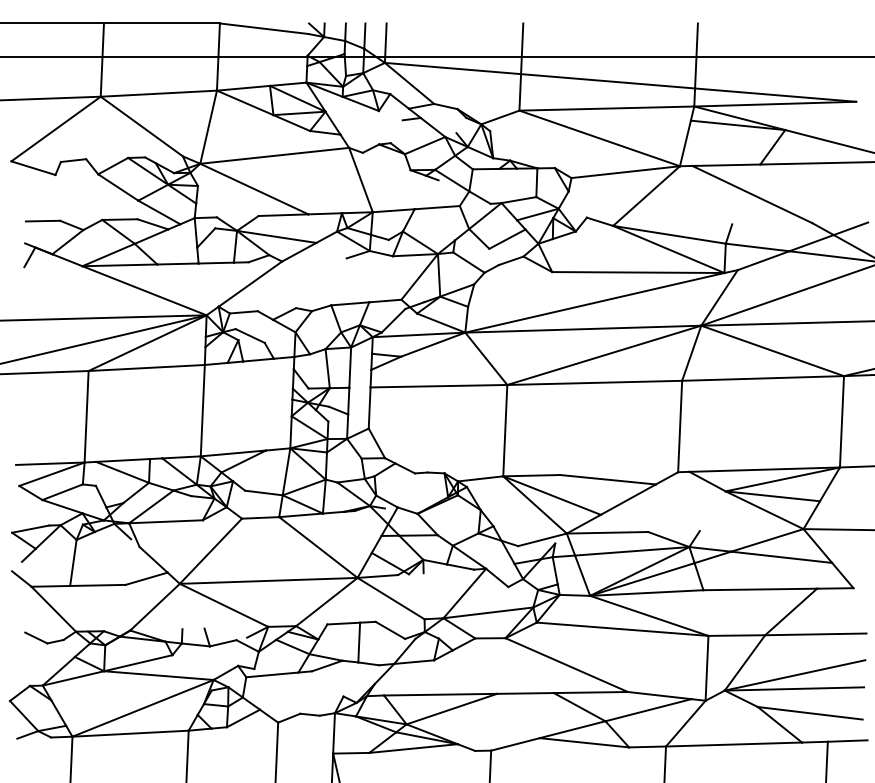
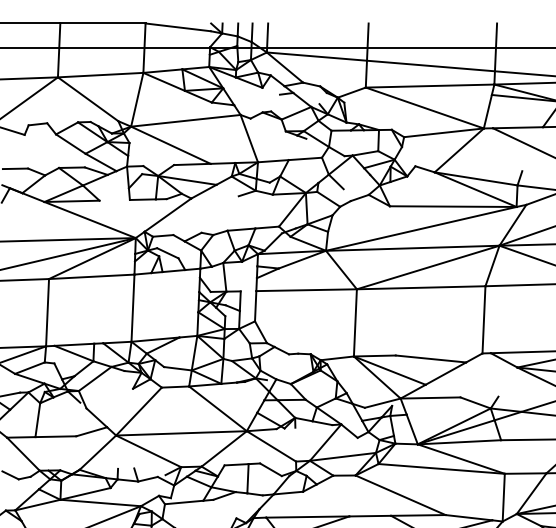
line: (507, 238) -> (357, 181), removed
line: (177, 263) -> (114, 199), removed
line: (350, 367) -> (241, 276), removed
line: (165, 521) -> (105, 389), removed
line: (632, 551) -> (448, 411), removed

